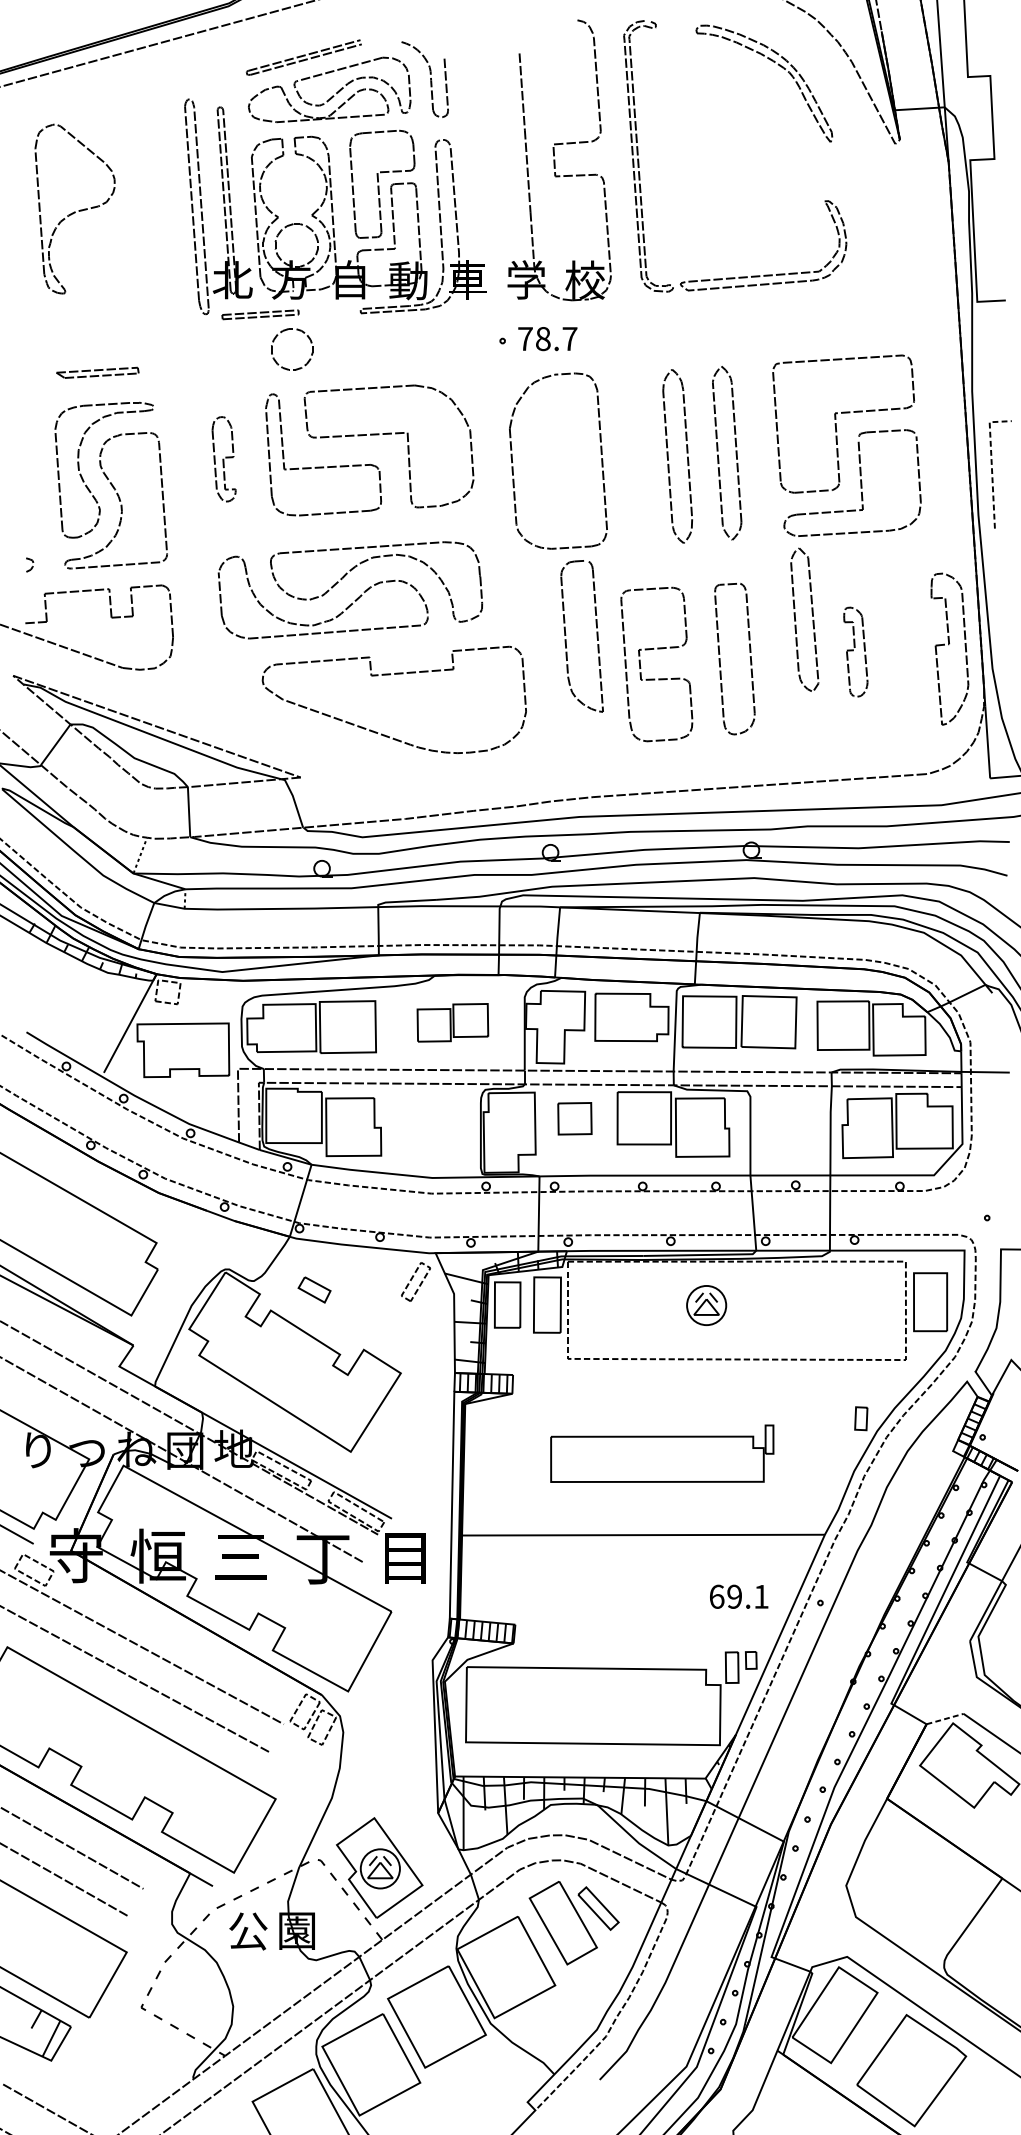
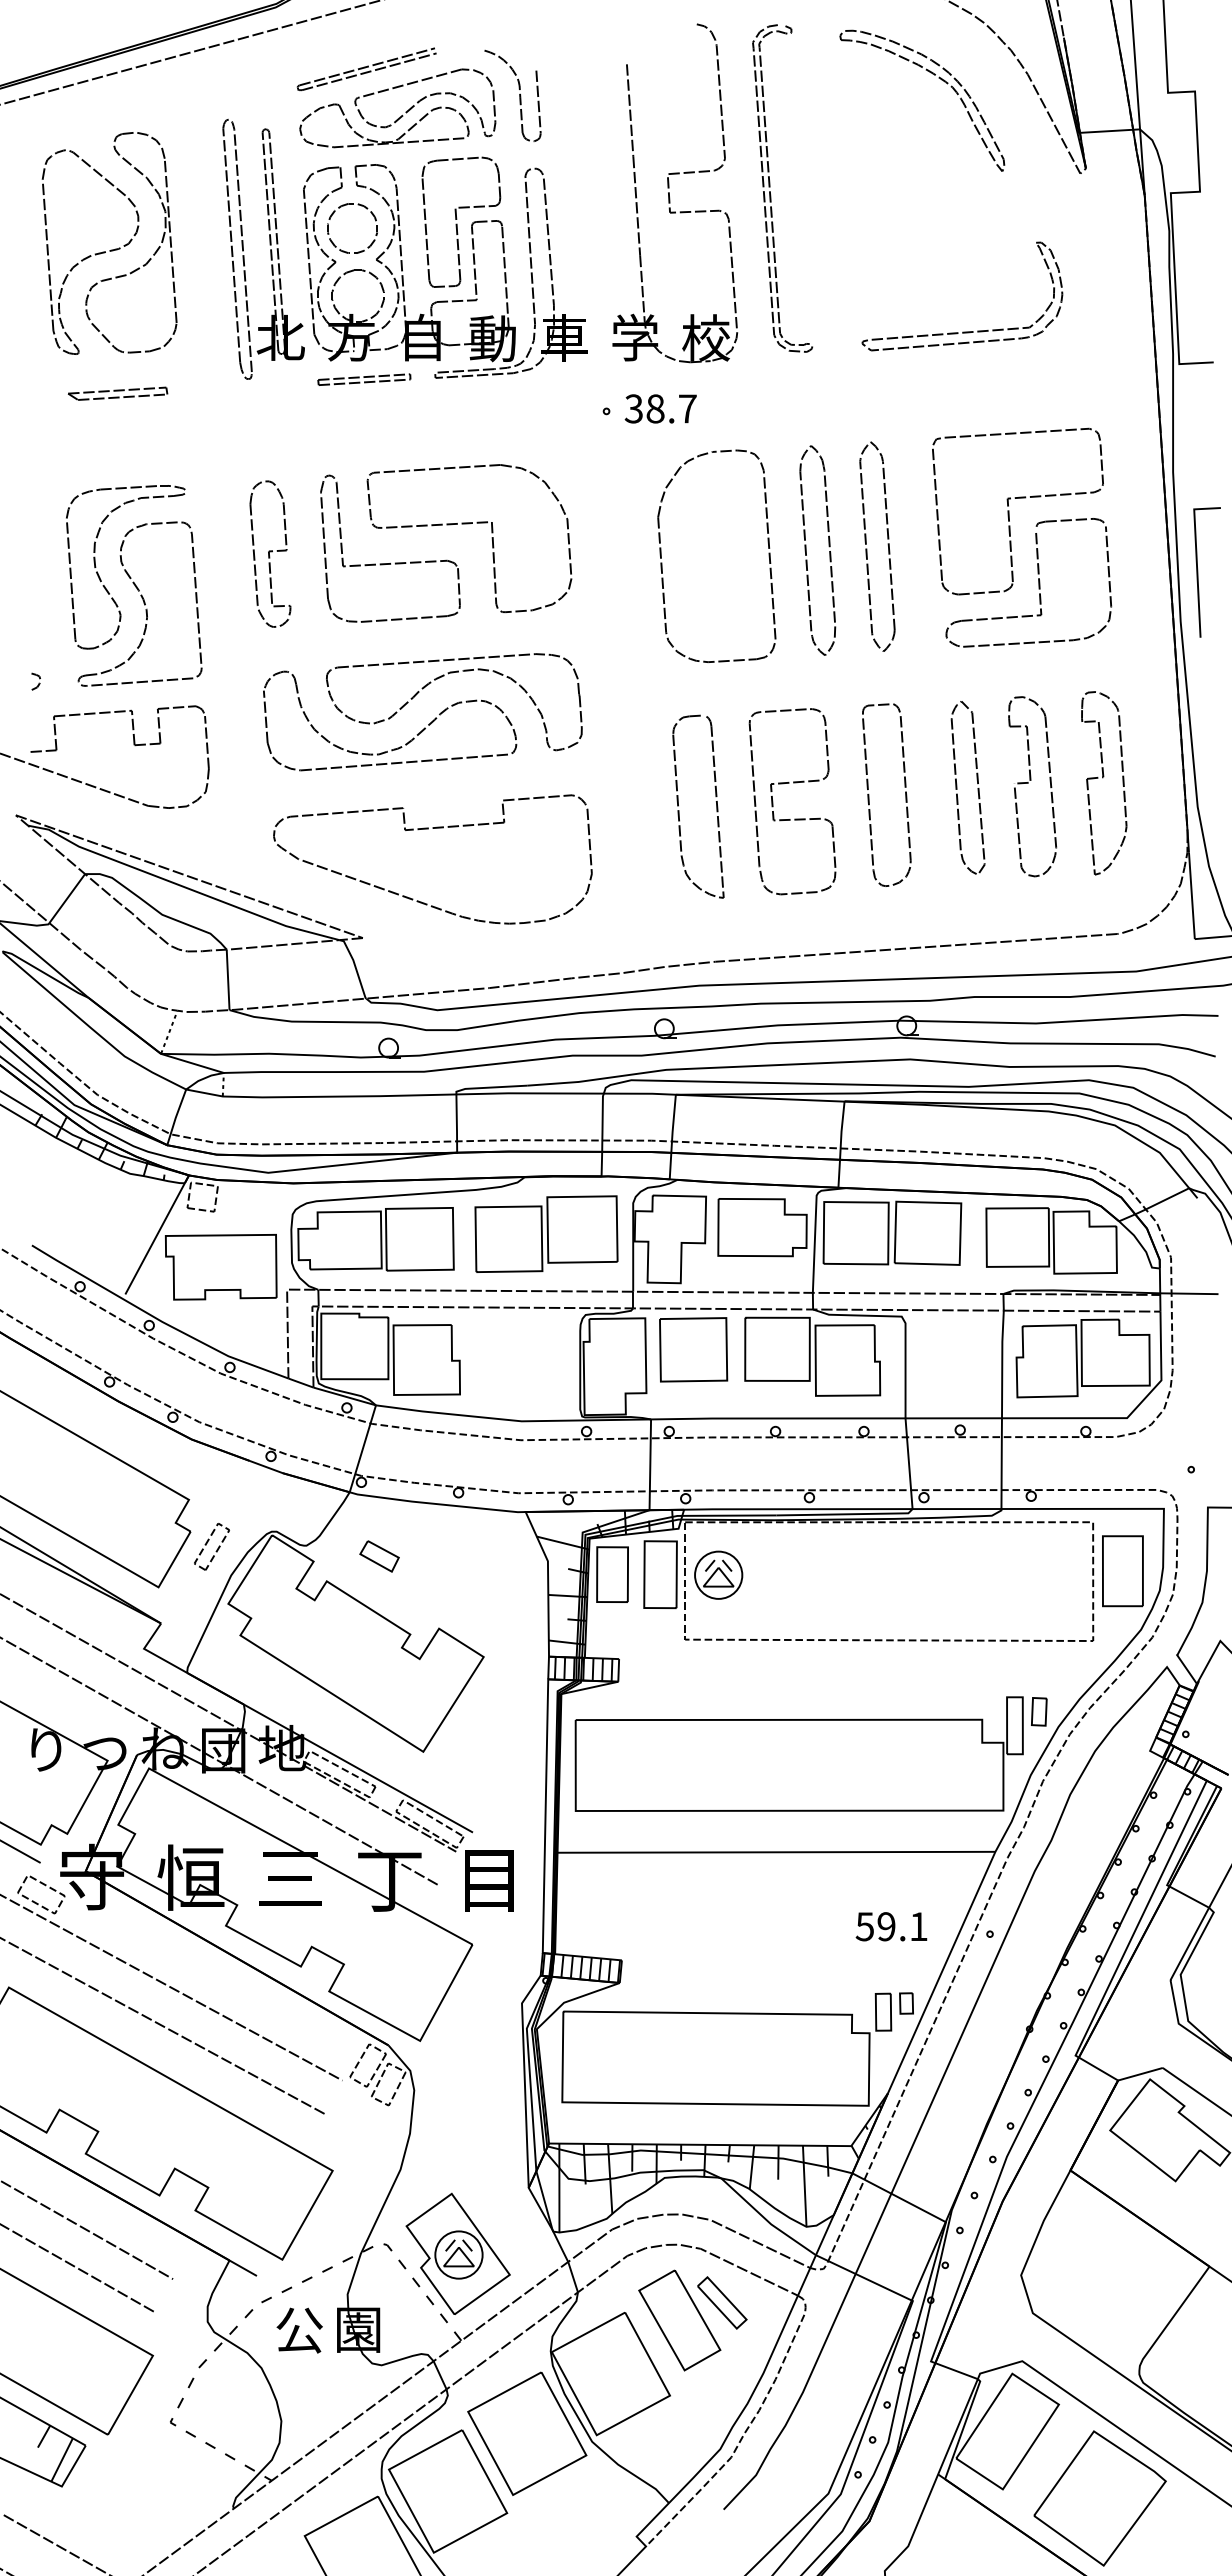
part: (123, 215) -> (148, 259), added
part: (763, 274) -> (962, 331), moved
part: (260, 314) -> (364, 379), moved
part: (285, 331) -> (344, 206), moved
text: (525, 338) -> (633, 408), 78.7 -> 38.7
part: (97, 372) -> (117, 393), moved
part: (224, 458) -> (270, 553), size x1.43
part: (601, 460) -> (768, 555), moved
line: (991, 463) -> (1196, 559), dashed -> solid
part: (795, 619) -> (957, 787), moved
part: (596, 632) -> (715, 801), moved
part: (950, 649) -> (1104, 783), moved
part: (855, 651) -> (1032, 786), size x1.67
part: (390, 675) -> (428, 829), moved
part: (452, 1022) -> (546, 1233), size x1.67
part: (574, 1118) -> (693, 1349), size x1.67
part: (415, 1281) -> (211, 1546), moved
part: (706, 1304) -> (718, 1574), moved
part: (661, 1453) -> (798, 1753), size x1.67
text: (716, 1596) -> (864, 1926), 69.1 -> 59.1
line: (945, 1719) -> (1140, 2074), dashed -> solid

